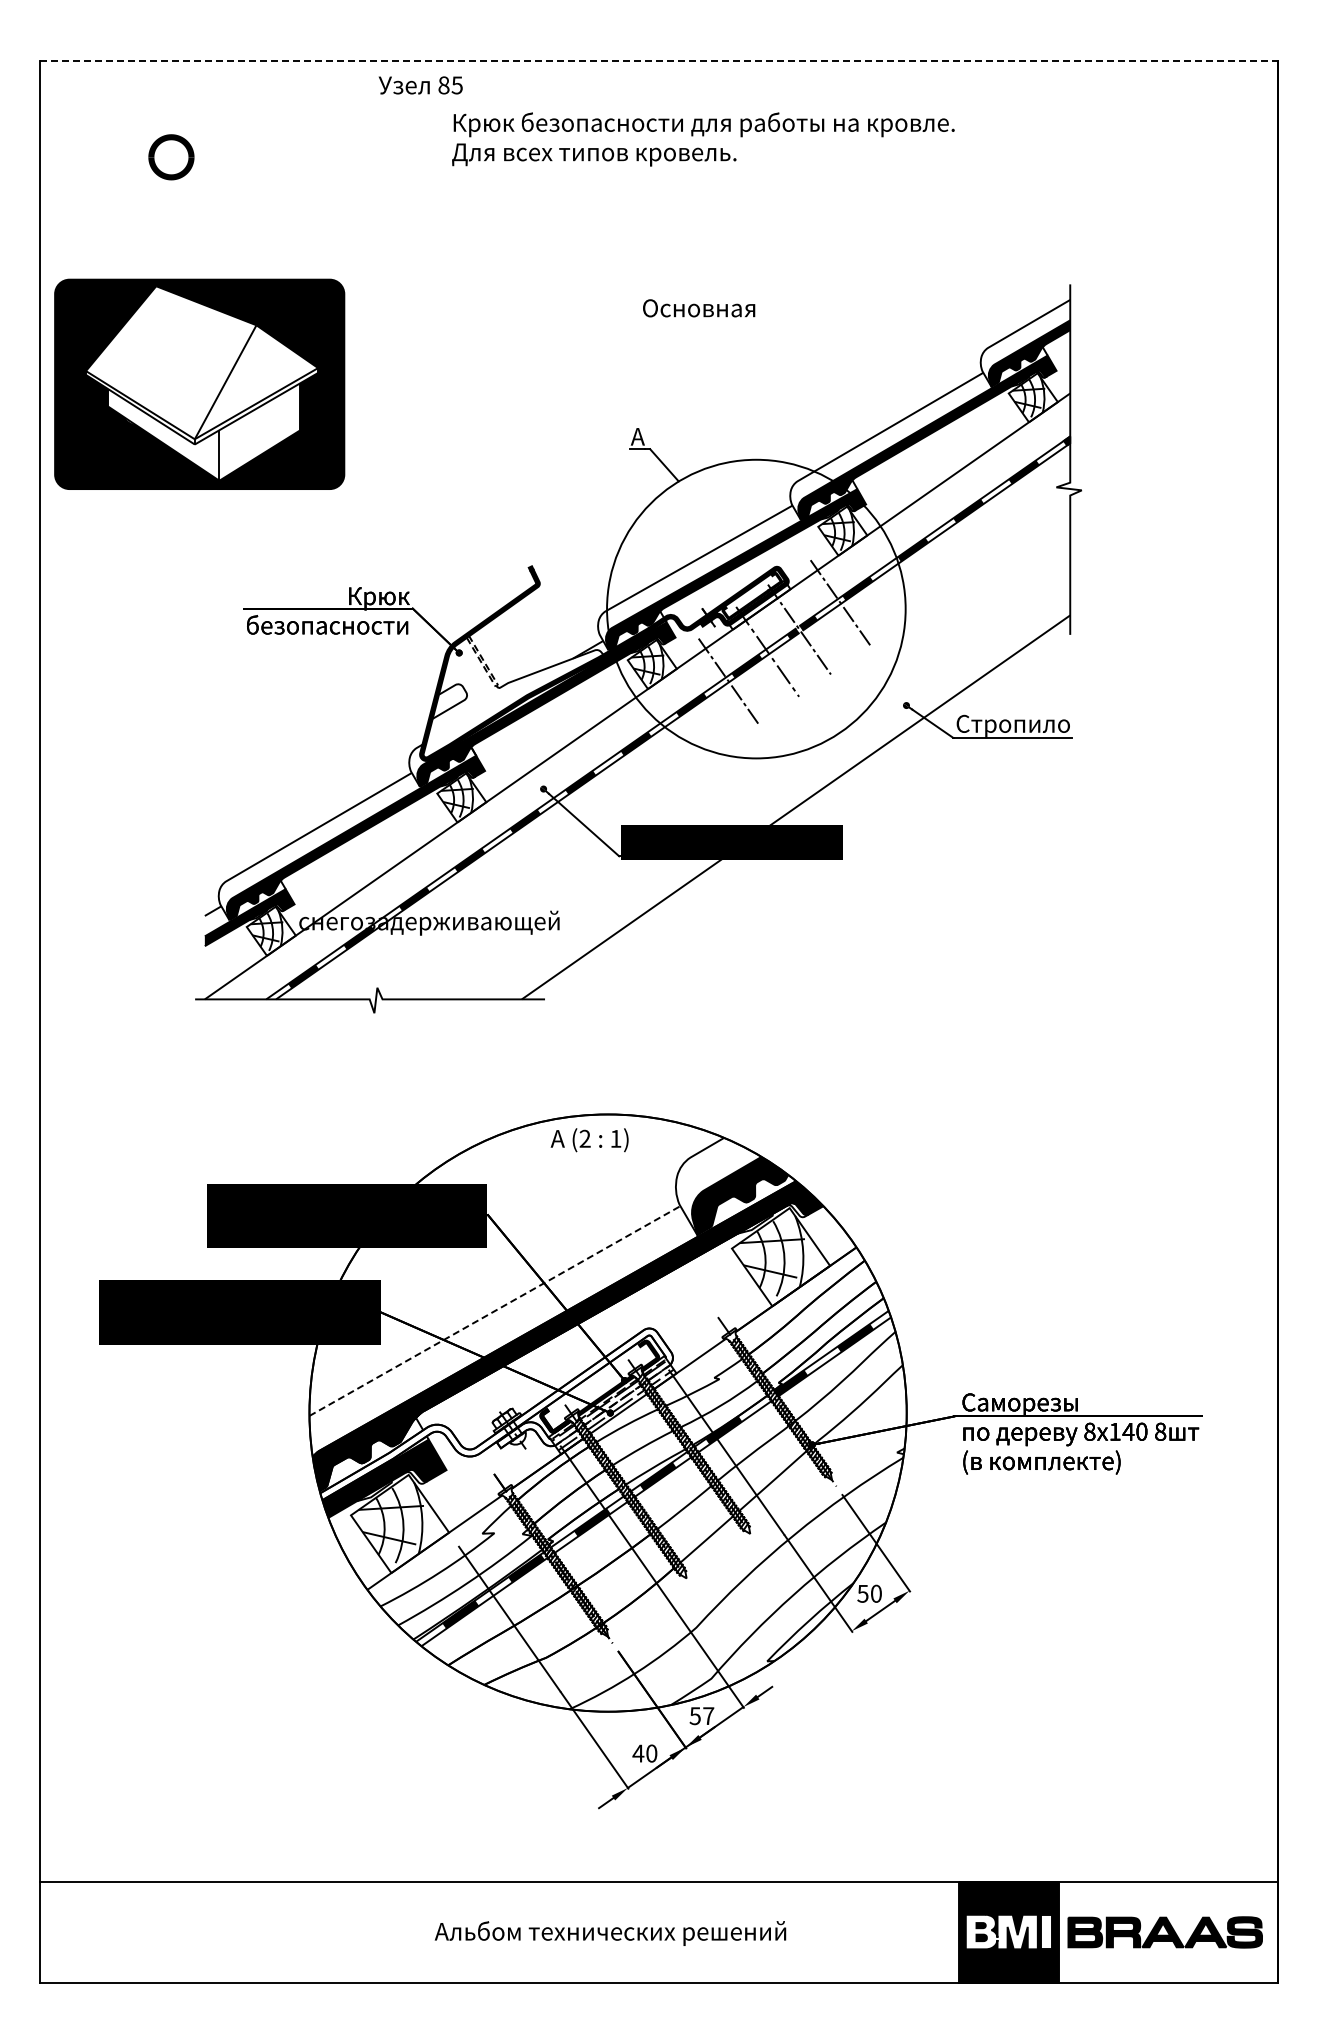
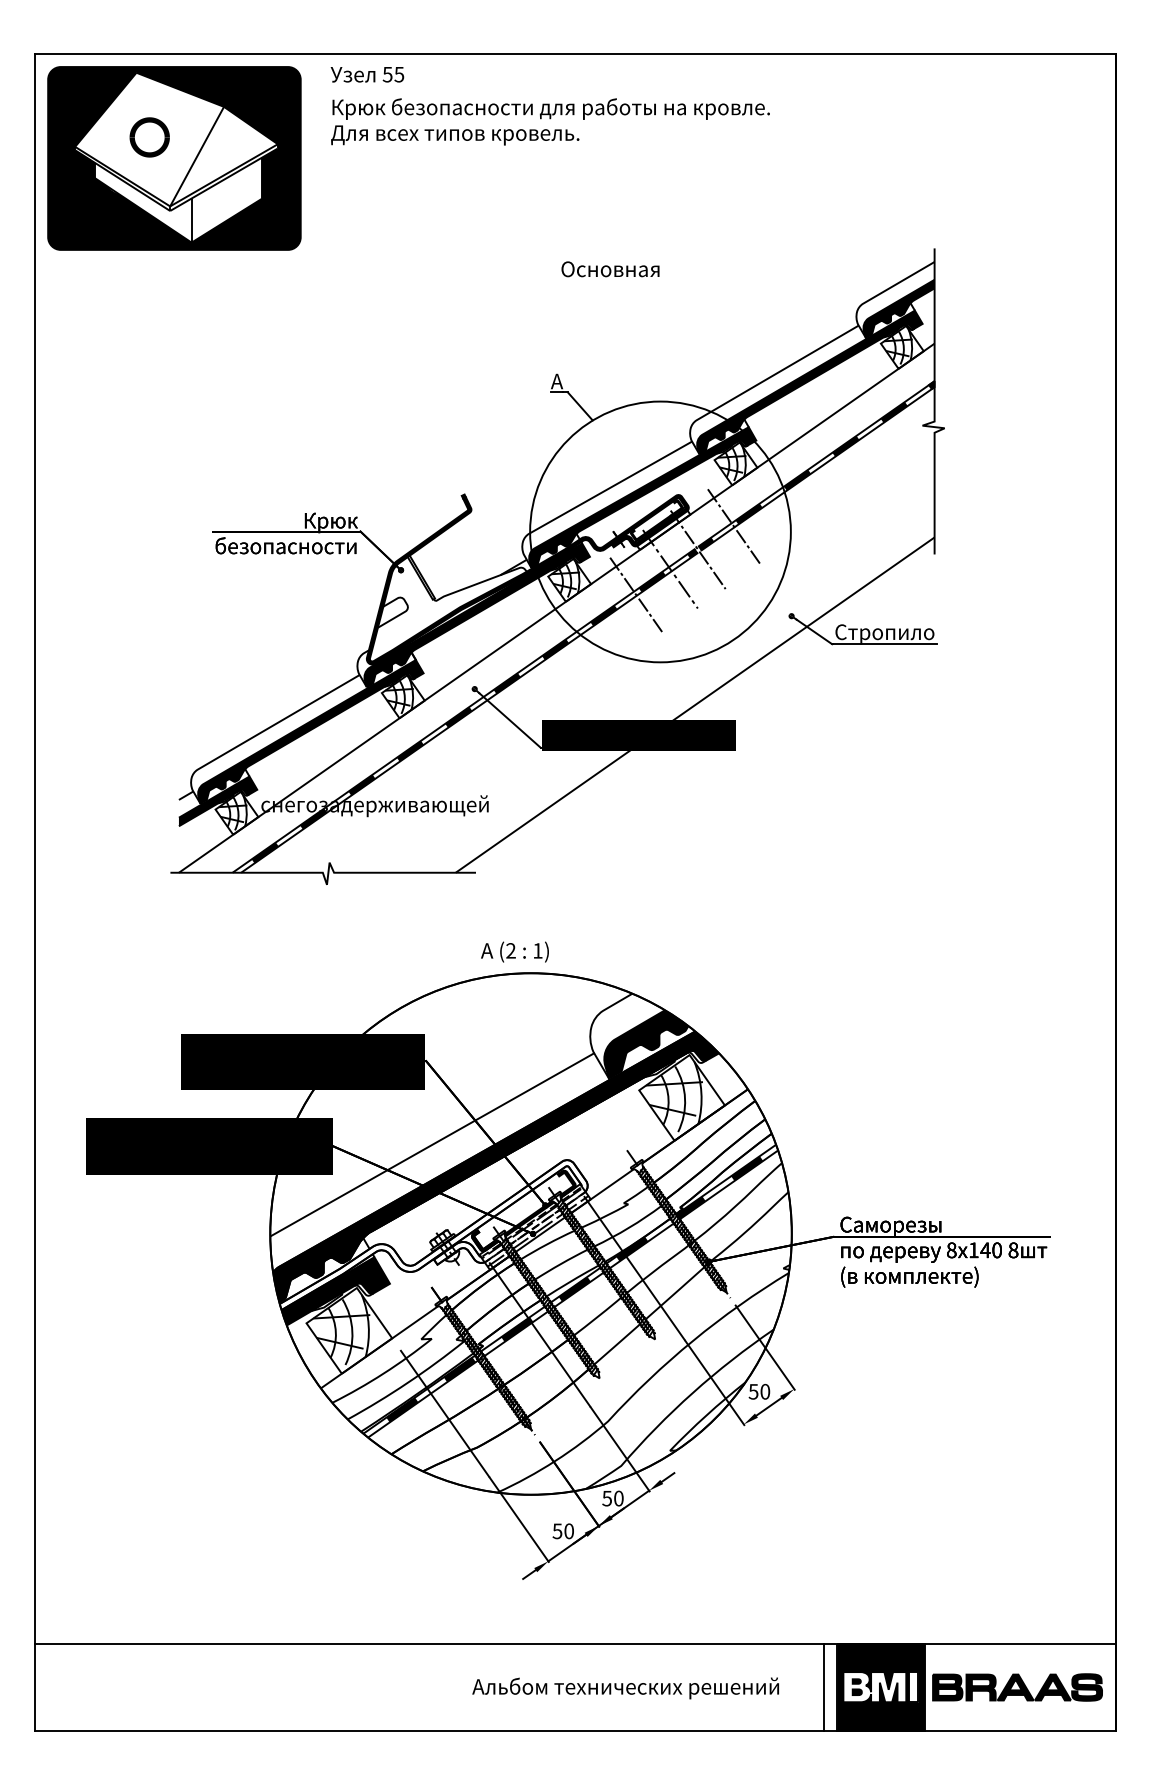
line: (659, 61) -> (575, 53), dashed -> solid
text: (443, 85) -> (387, 74), 85 -> 55
text: (703, 139) -> (550, 121), moved
part: (199, 383) -> (174, 157), moved
line: (497, 685) -> (434, 598), dashed -> solid
text: (589, 1140) -> (514, 952), moved
line: (495, 1310) -> (432, 1144), dashed -> solid
text: (708, 1716) -> (618, 1498), 57 -> 50
text: (638, 1753) -> (557, 1531), 40 -> 50
line: (943, 1932) -> (823, 1687), added
text: (610, 1933) -> (625, 1688), moved

